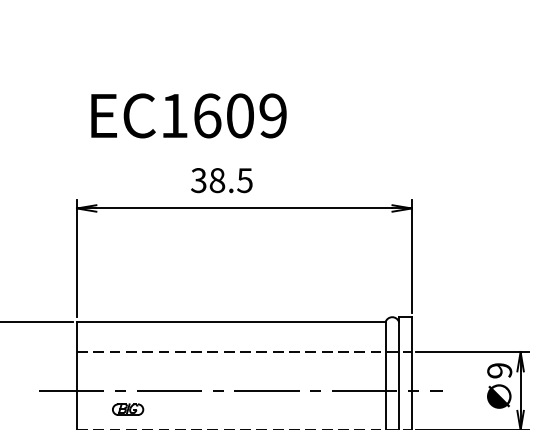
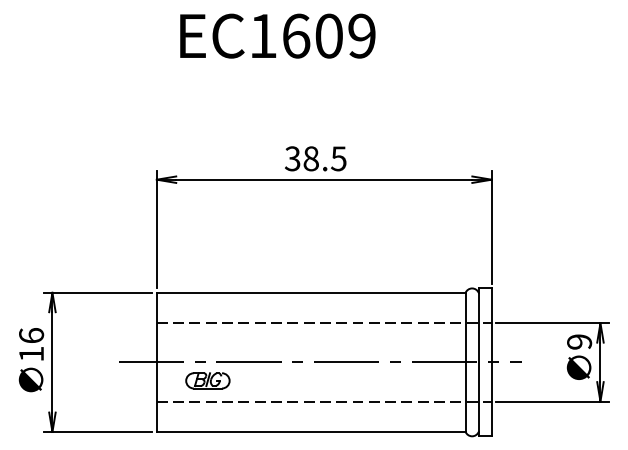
text: (188, 115) -> (277, 35), moved
text: (221, 180) -> (315, 158), moved
part: (127, 409) -> (207, 380), size x1.43

